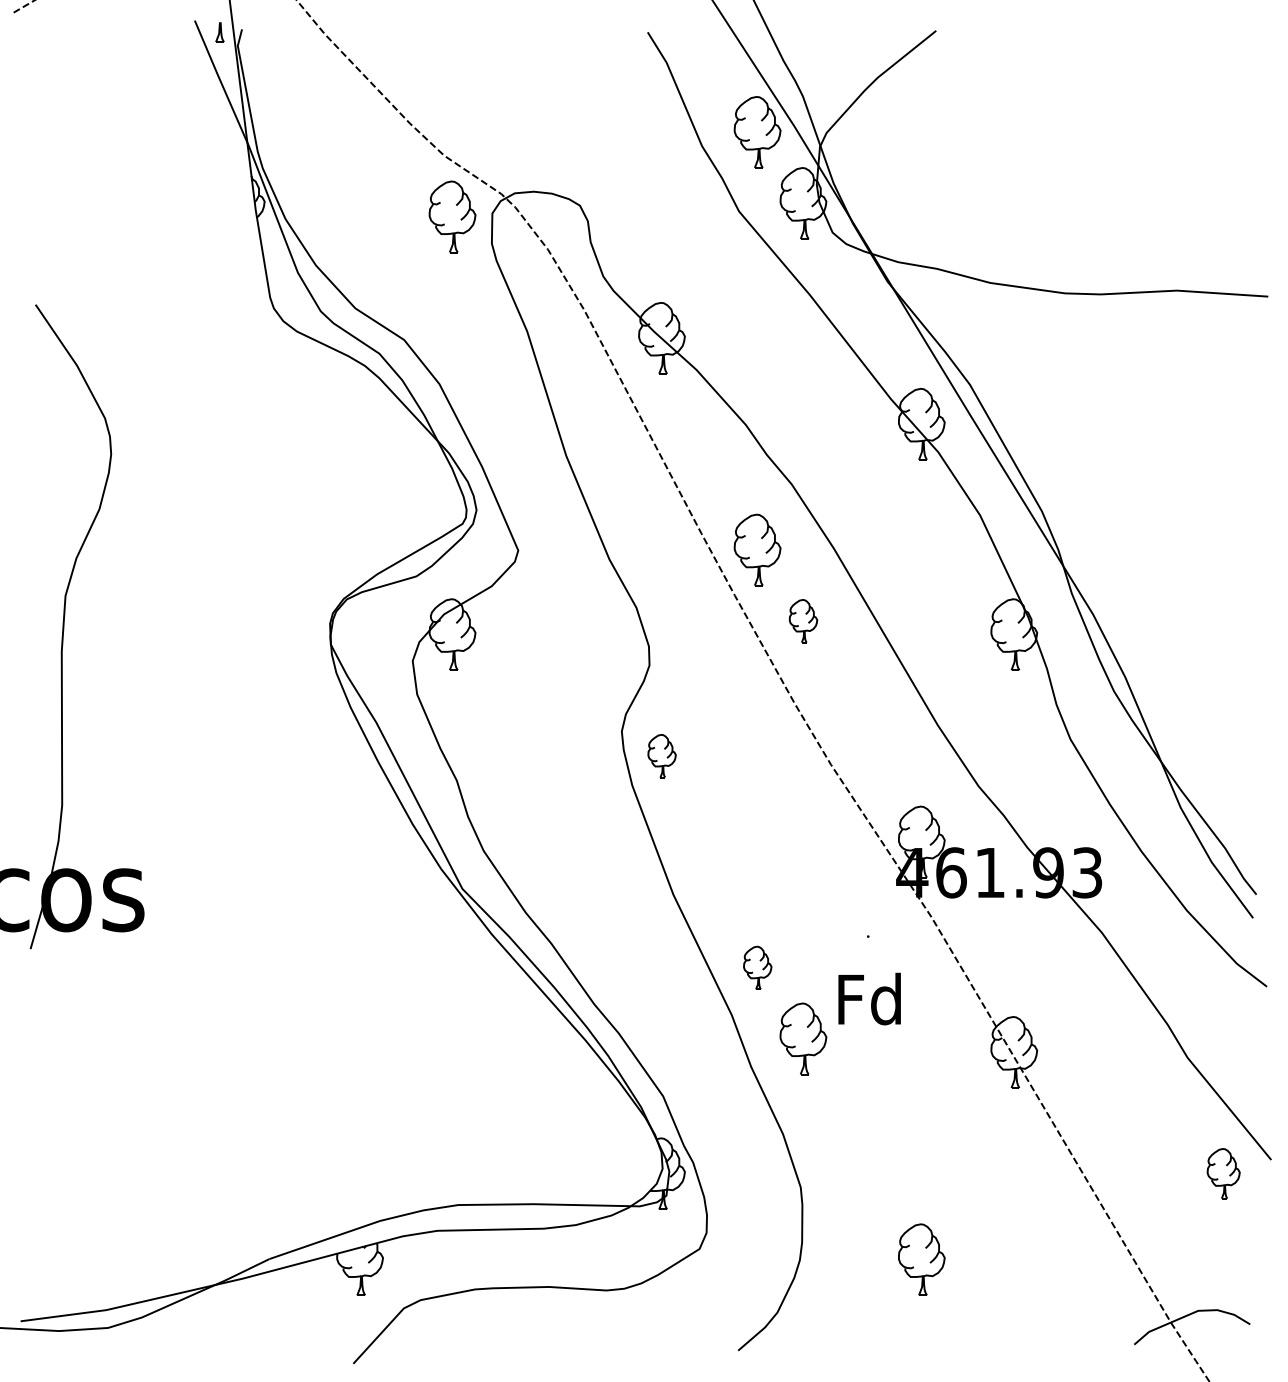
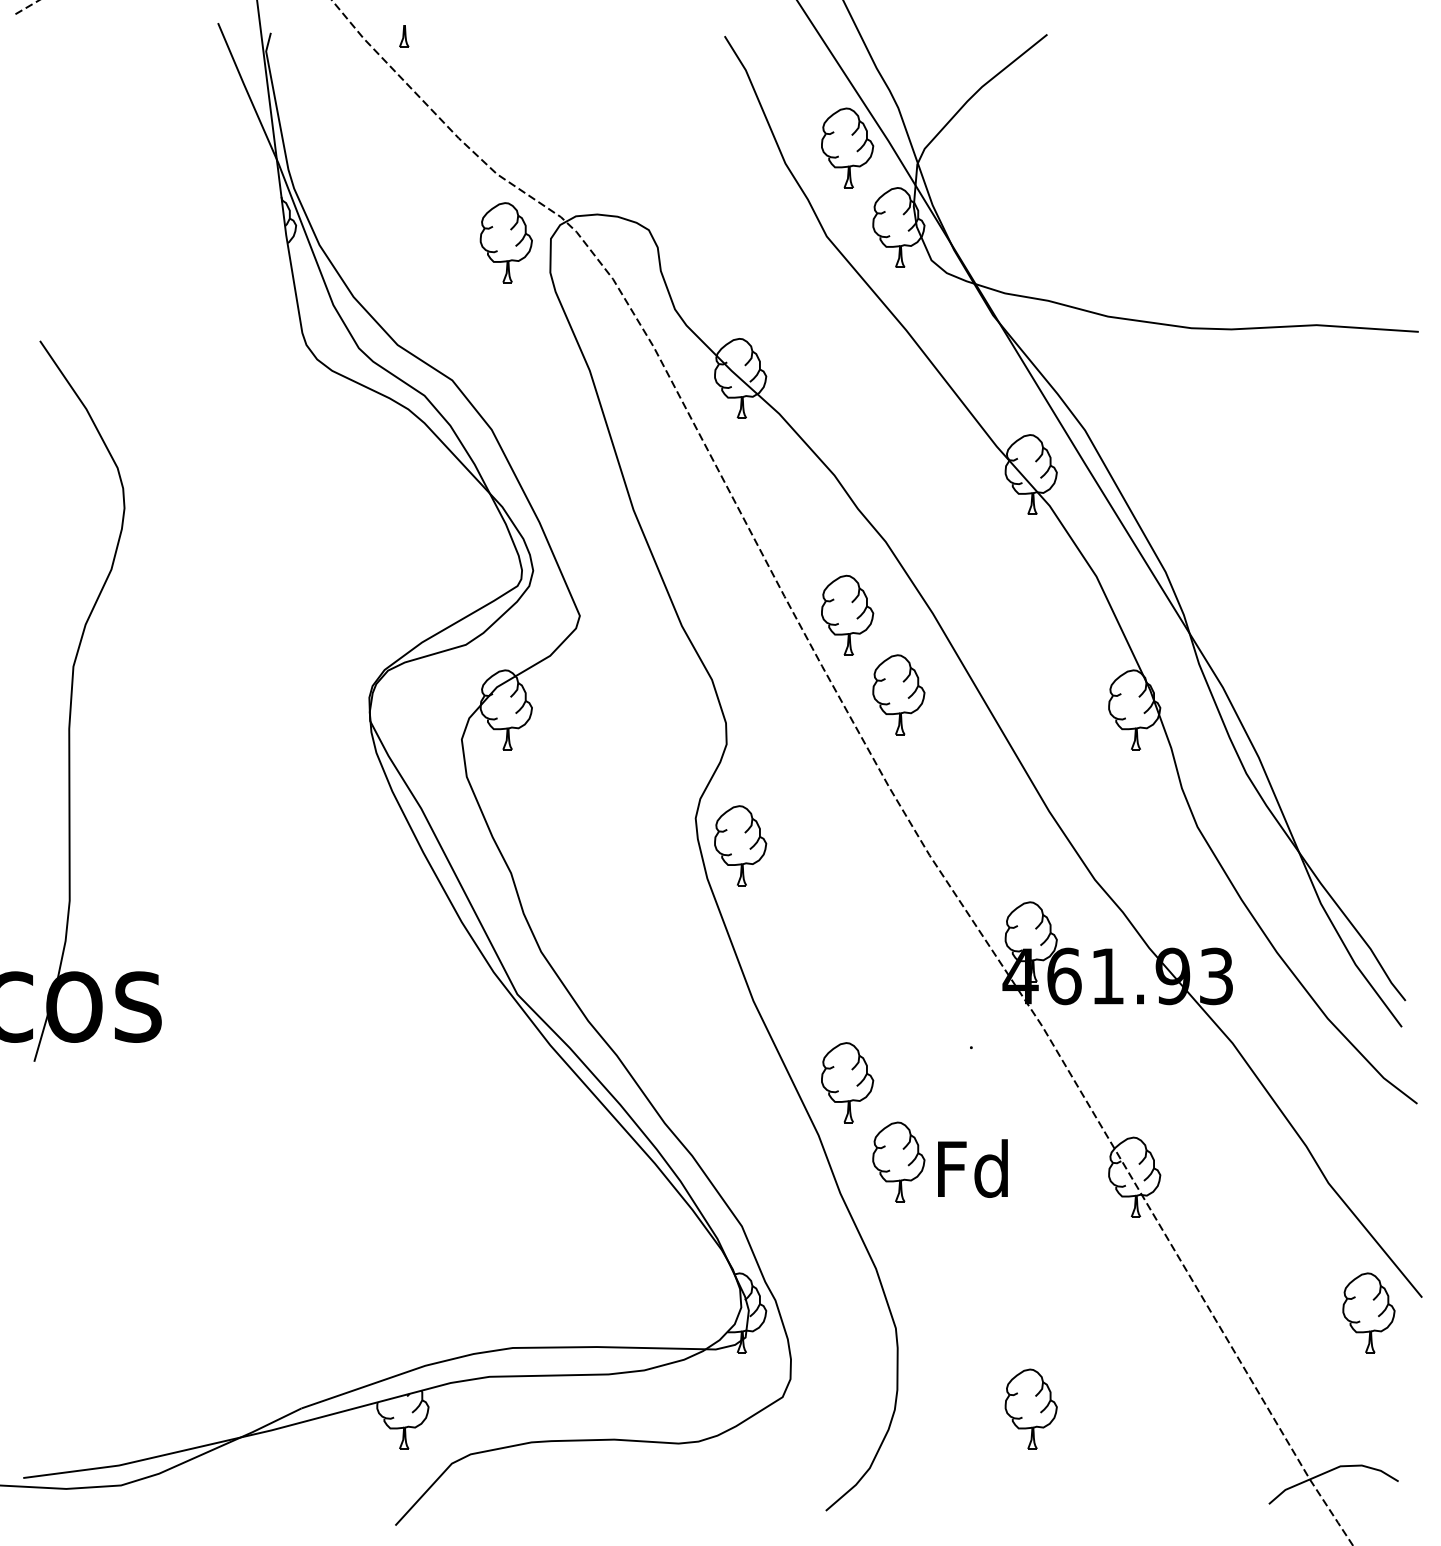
part: (220, 32) -> (404, 36), moved
part: (803, 620) -> (898, 694), size x1.67
part: (661, 755) -> (740, 845), size x1.67
part: (757, 967) -> (847, 1082), size x1.67
text: (869, 998) -> (972, 1168), moved
part: (1223, 1173) -> (1368, 1312), size x1.43

